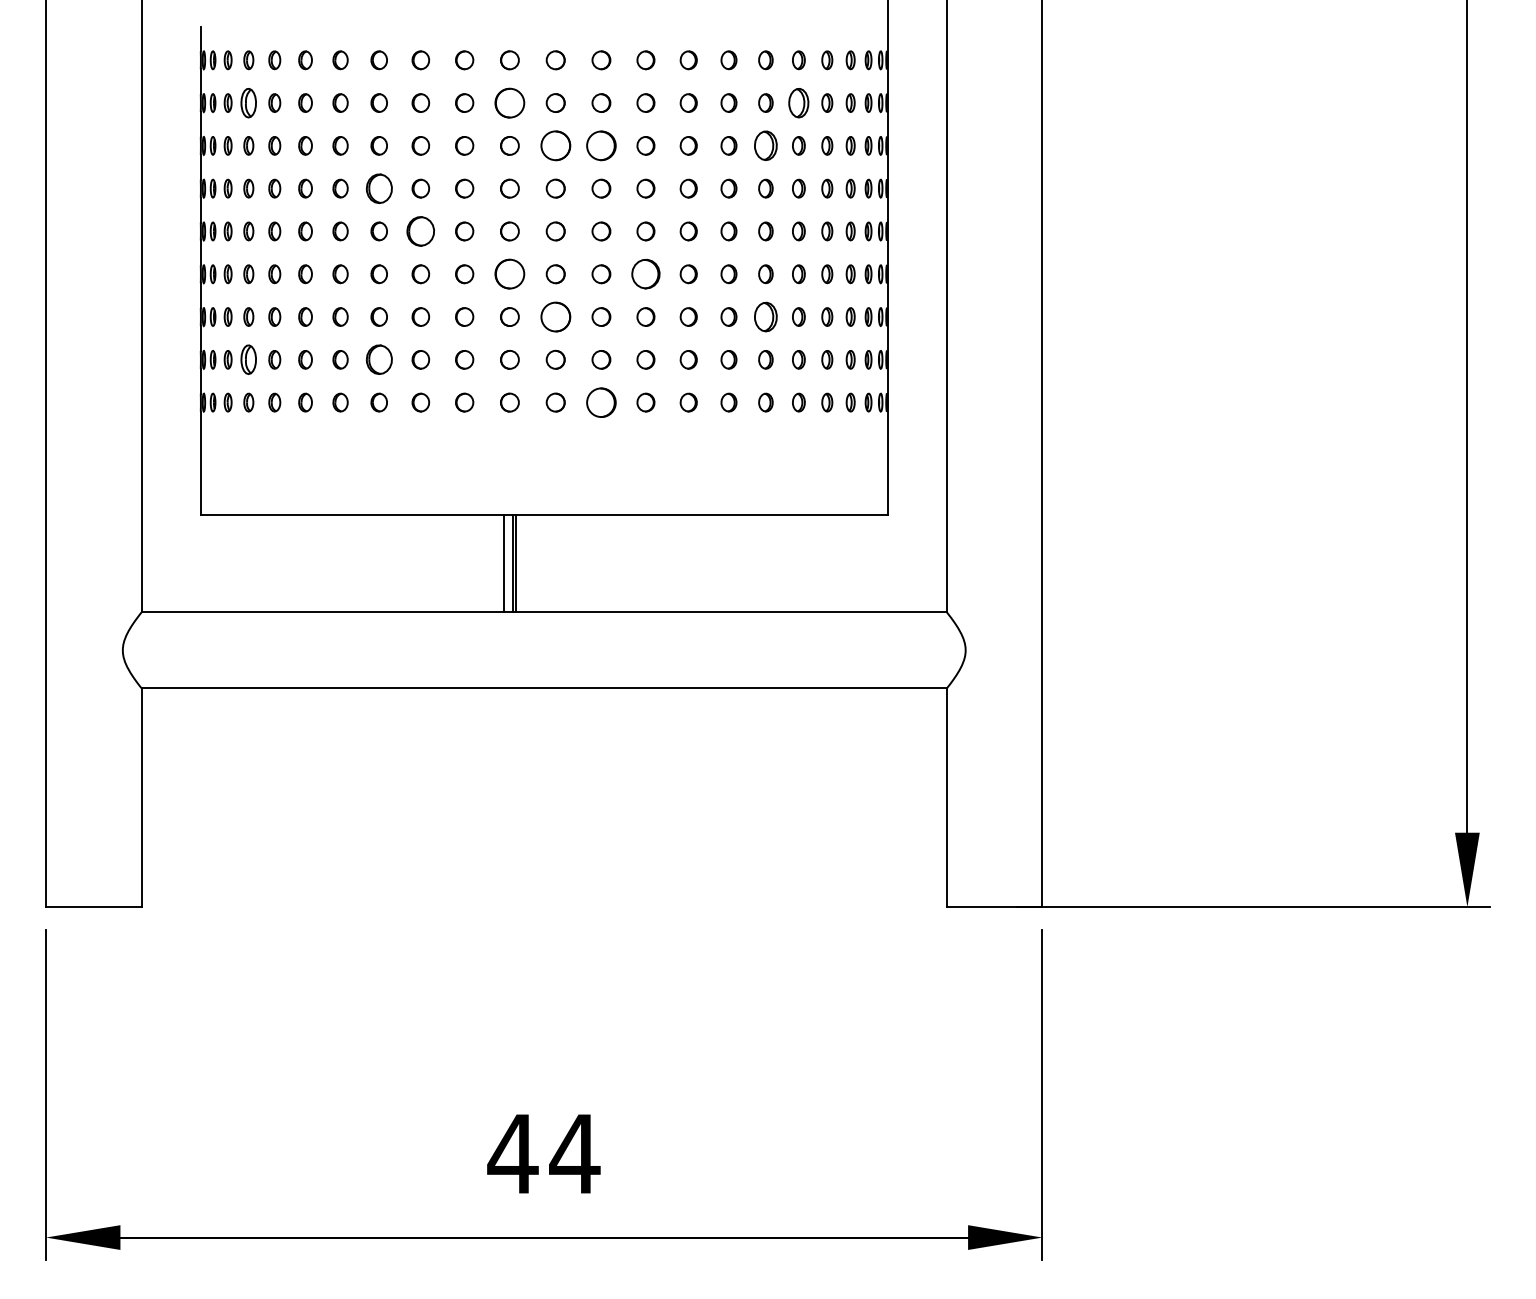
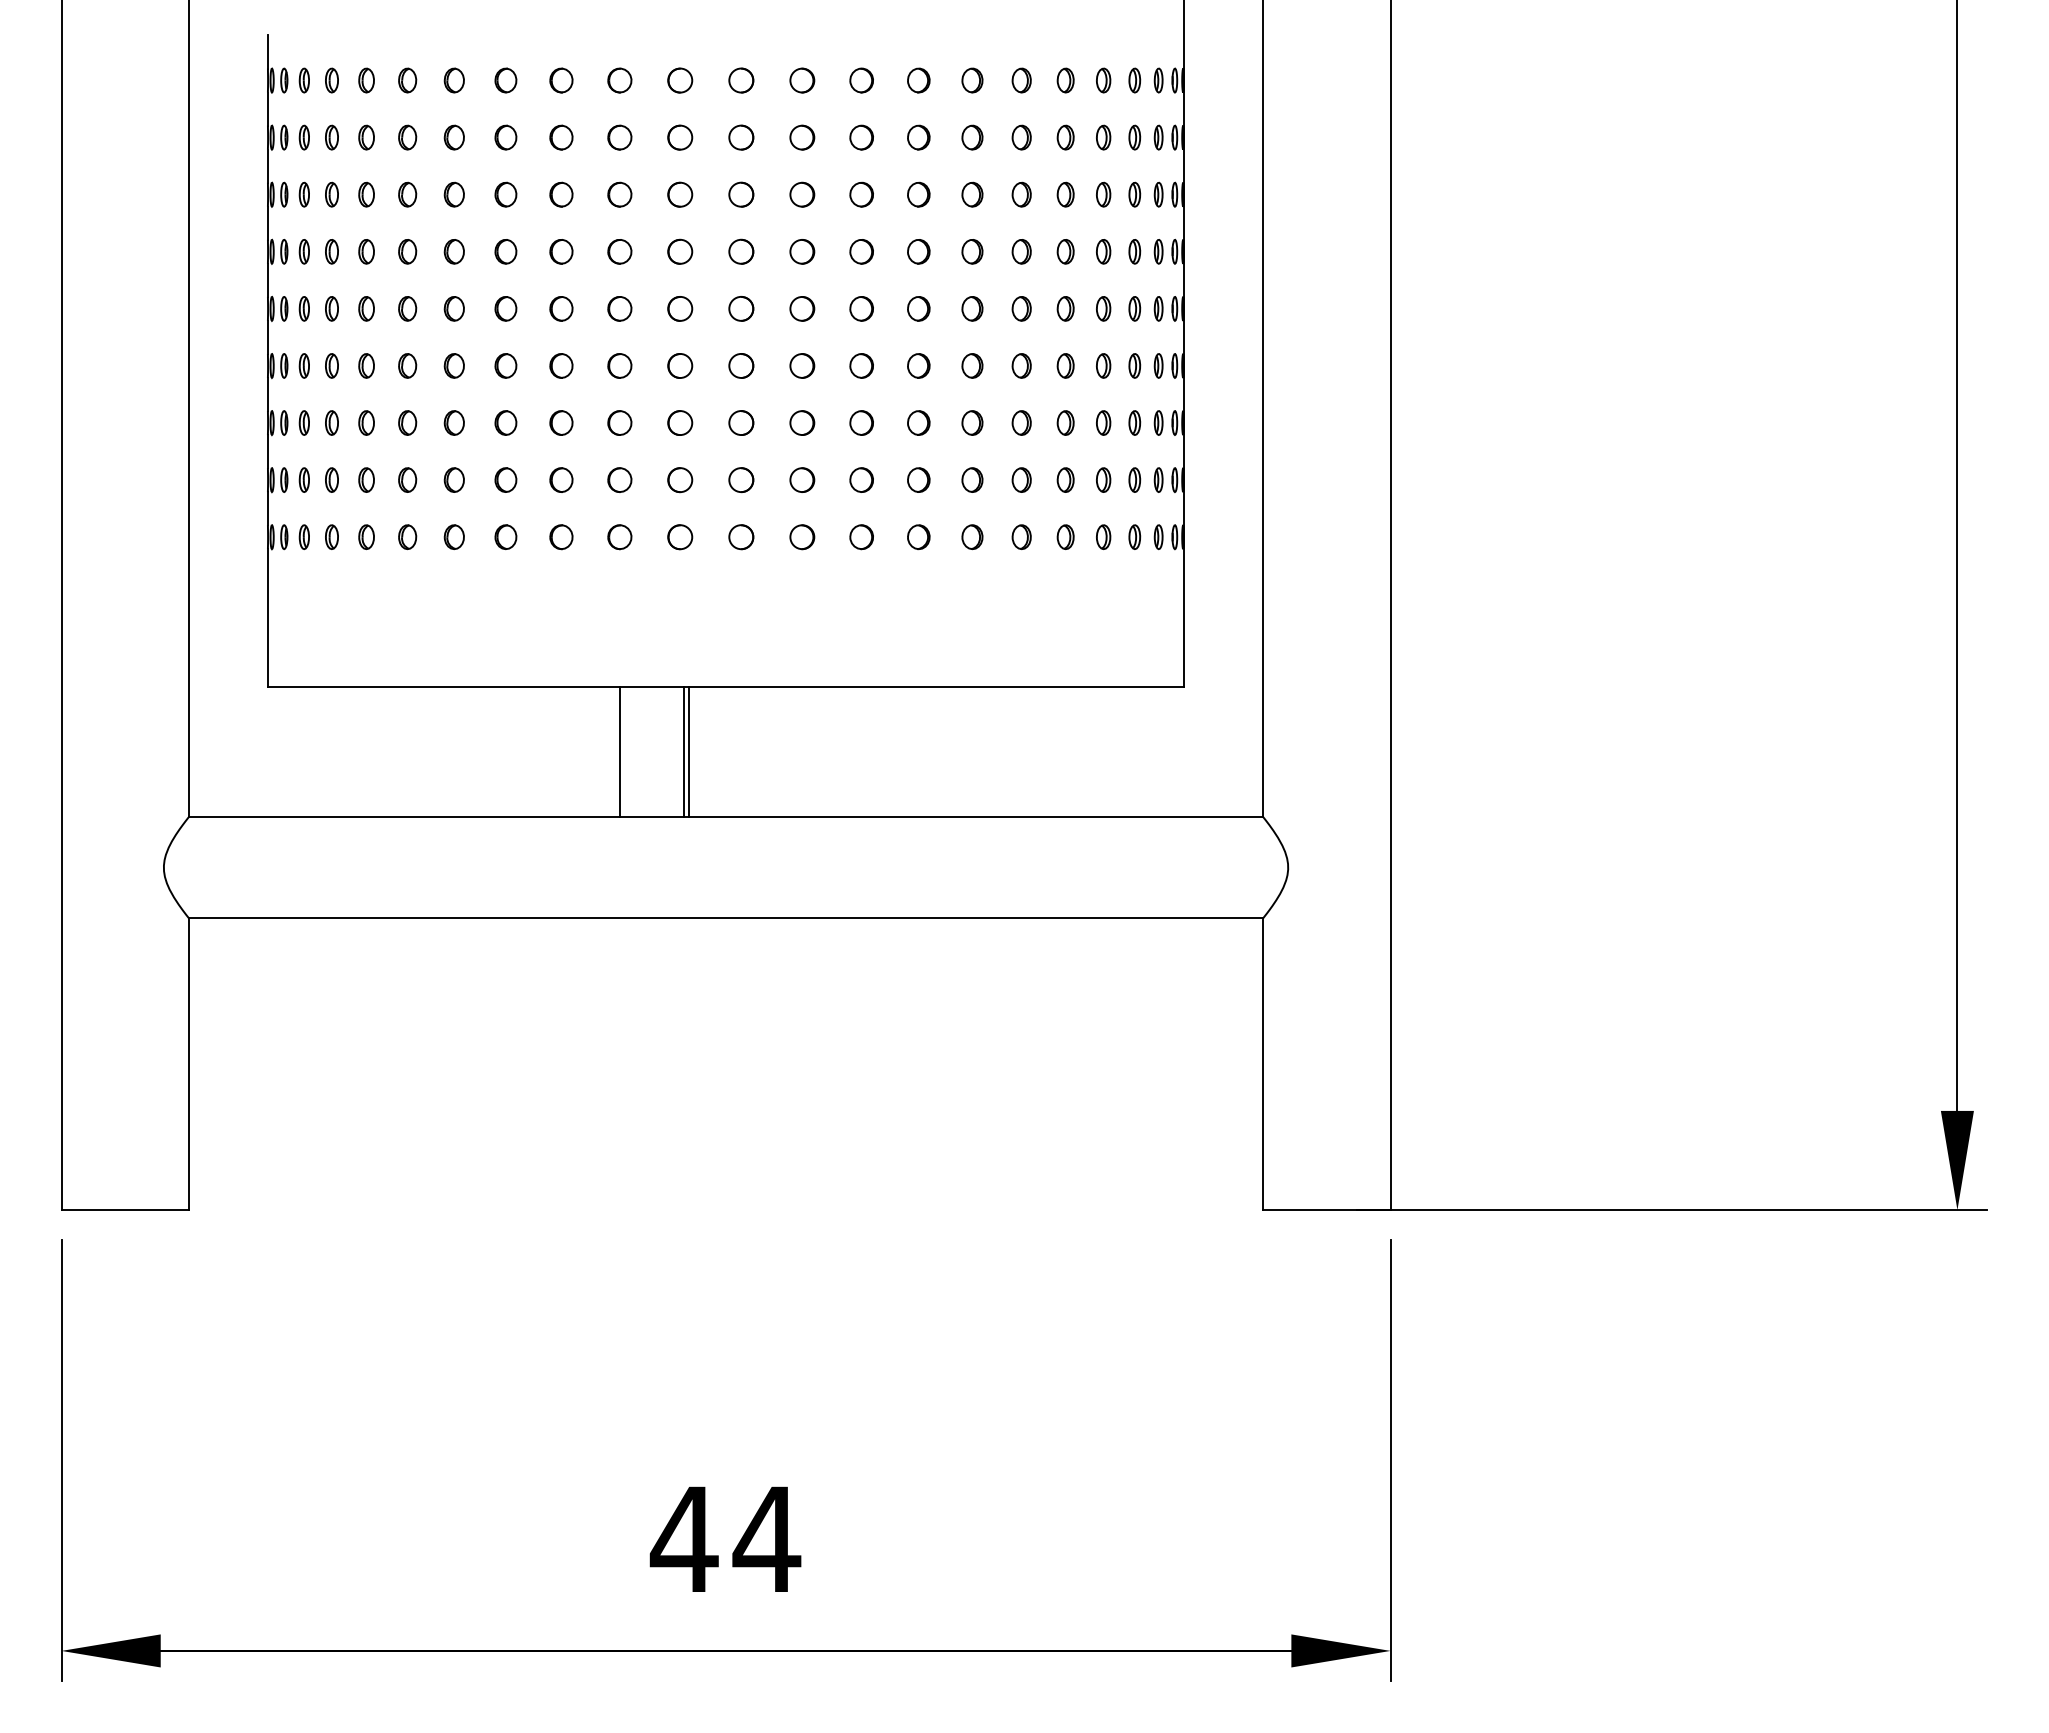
part: (248, 102) -> (331, 136), size x0.62
circle: (509, 102) -> (679, 136), size x0.62
part: (798, 102) -> (1065, 136), size x0.62
circle: (555, 145) -> (741, 194), size x0.62
part: (601, 145) -> (802, 194), size x0.62
part: (765, 145) -> (1021, 194), size x0.62
part: (378, 188) -> (504, 251), size x0.62
part: (420, 231) -> (560, 308), size x0.62
circle: (509, 274) -> (679, 366), size x0.62
part: (645, 274) -> (861, 366), size x0.62
circle: (555, 316) -> (741, 422), size x0.62
part: (765, 316) -> (1021, 422), size x0.62
part: (248, 359) -> (331, 479), size x0.62
part: (378, 359) -> (504, 479), size x0.62
part: (601, 402) -> (802, 537), size x0.62
line: (503, 563) -> (619, 751), moved

